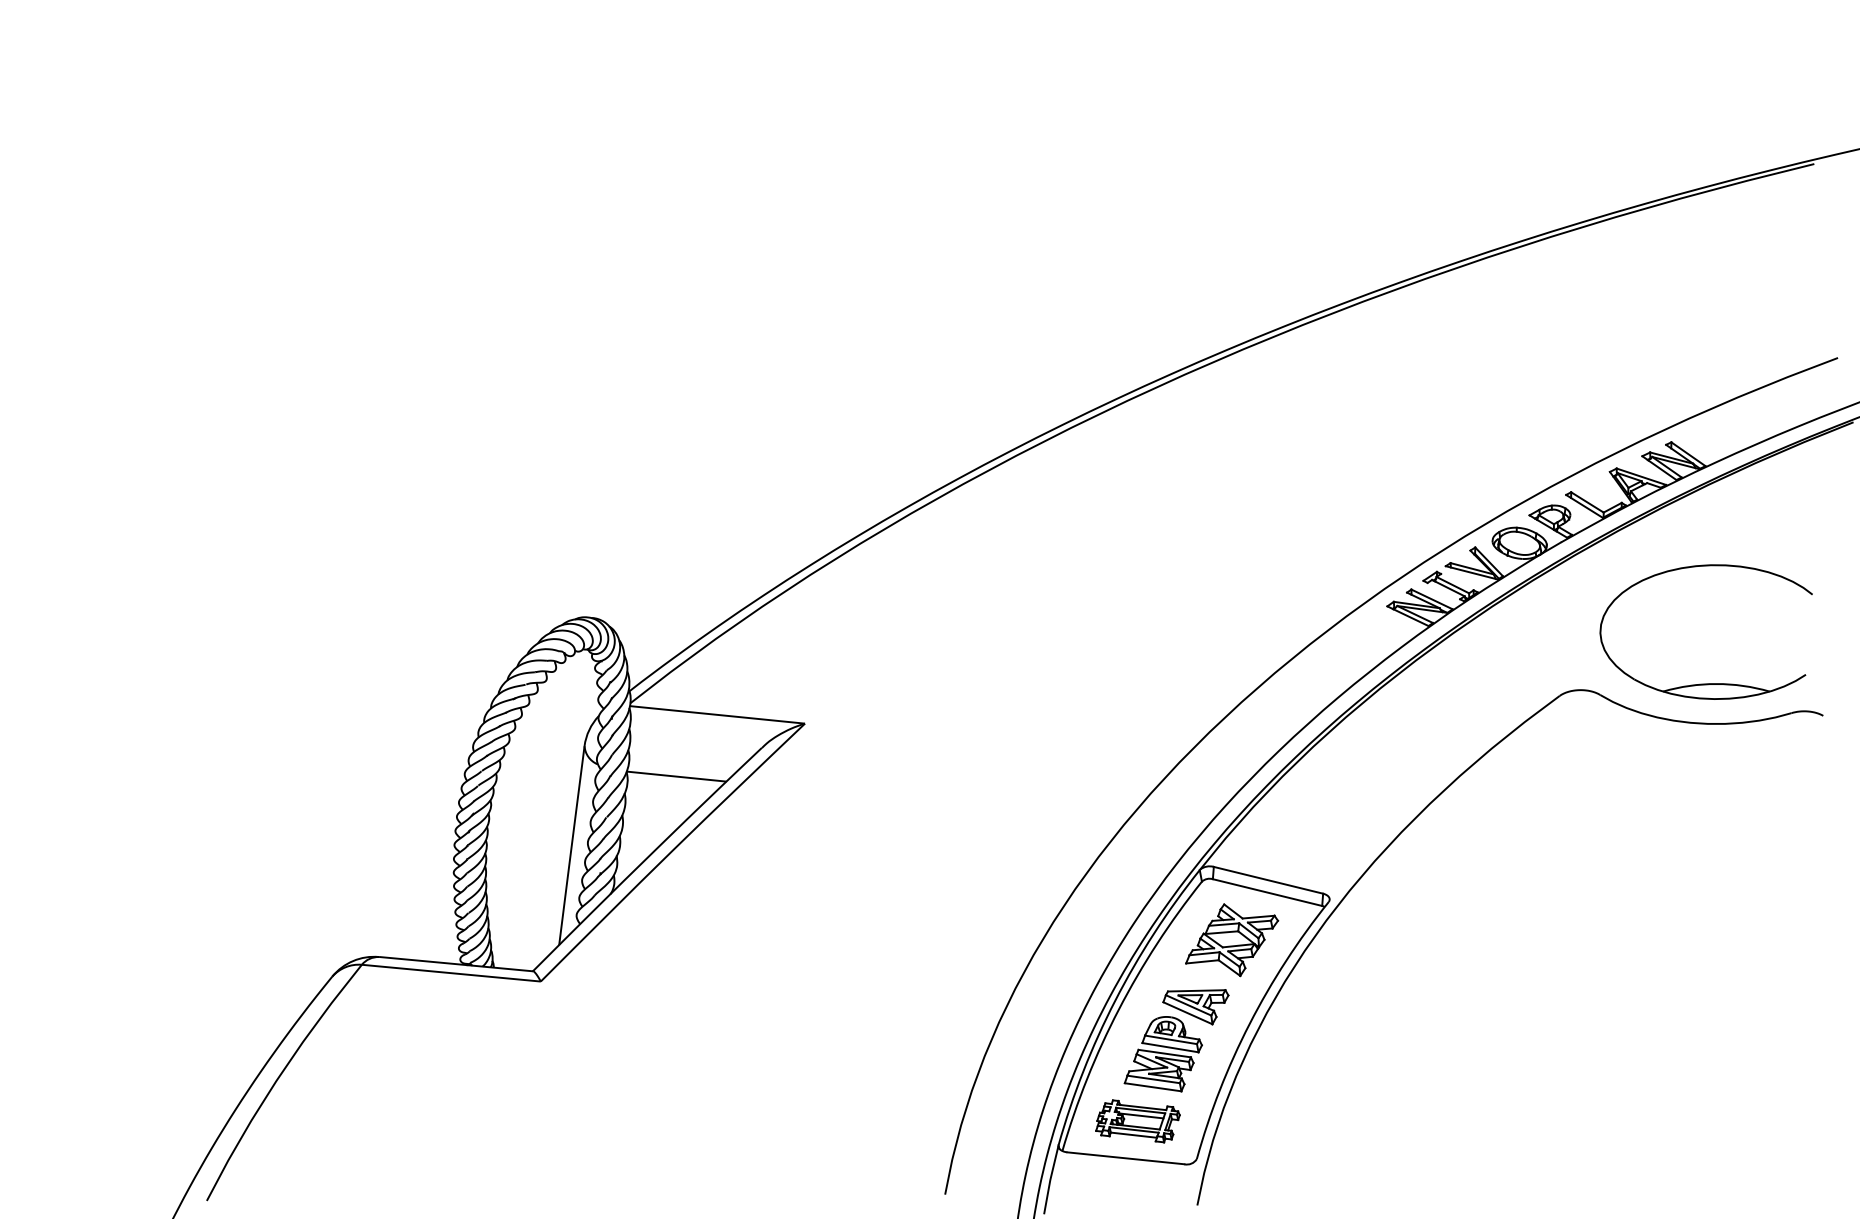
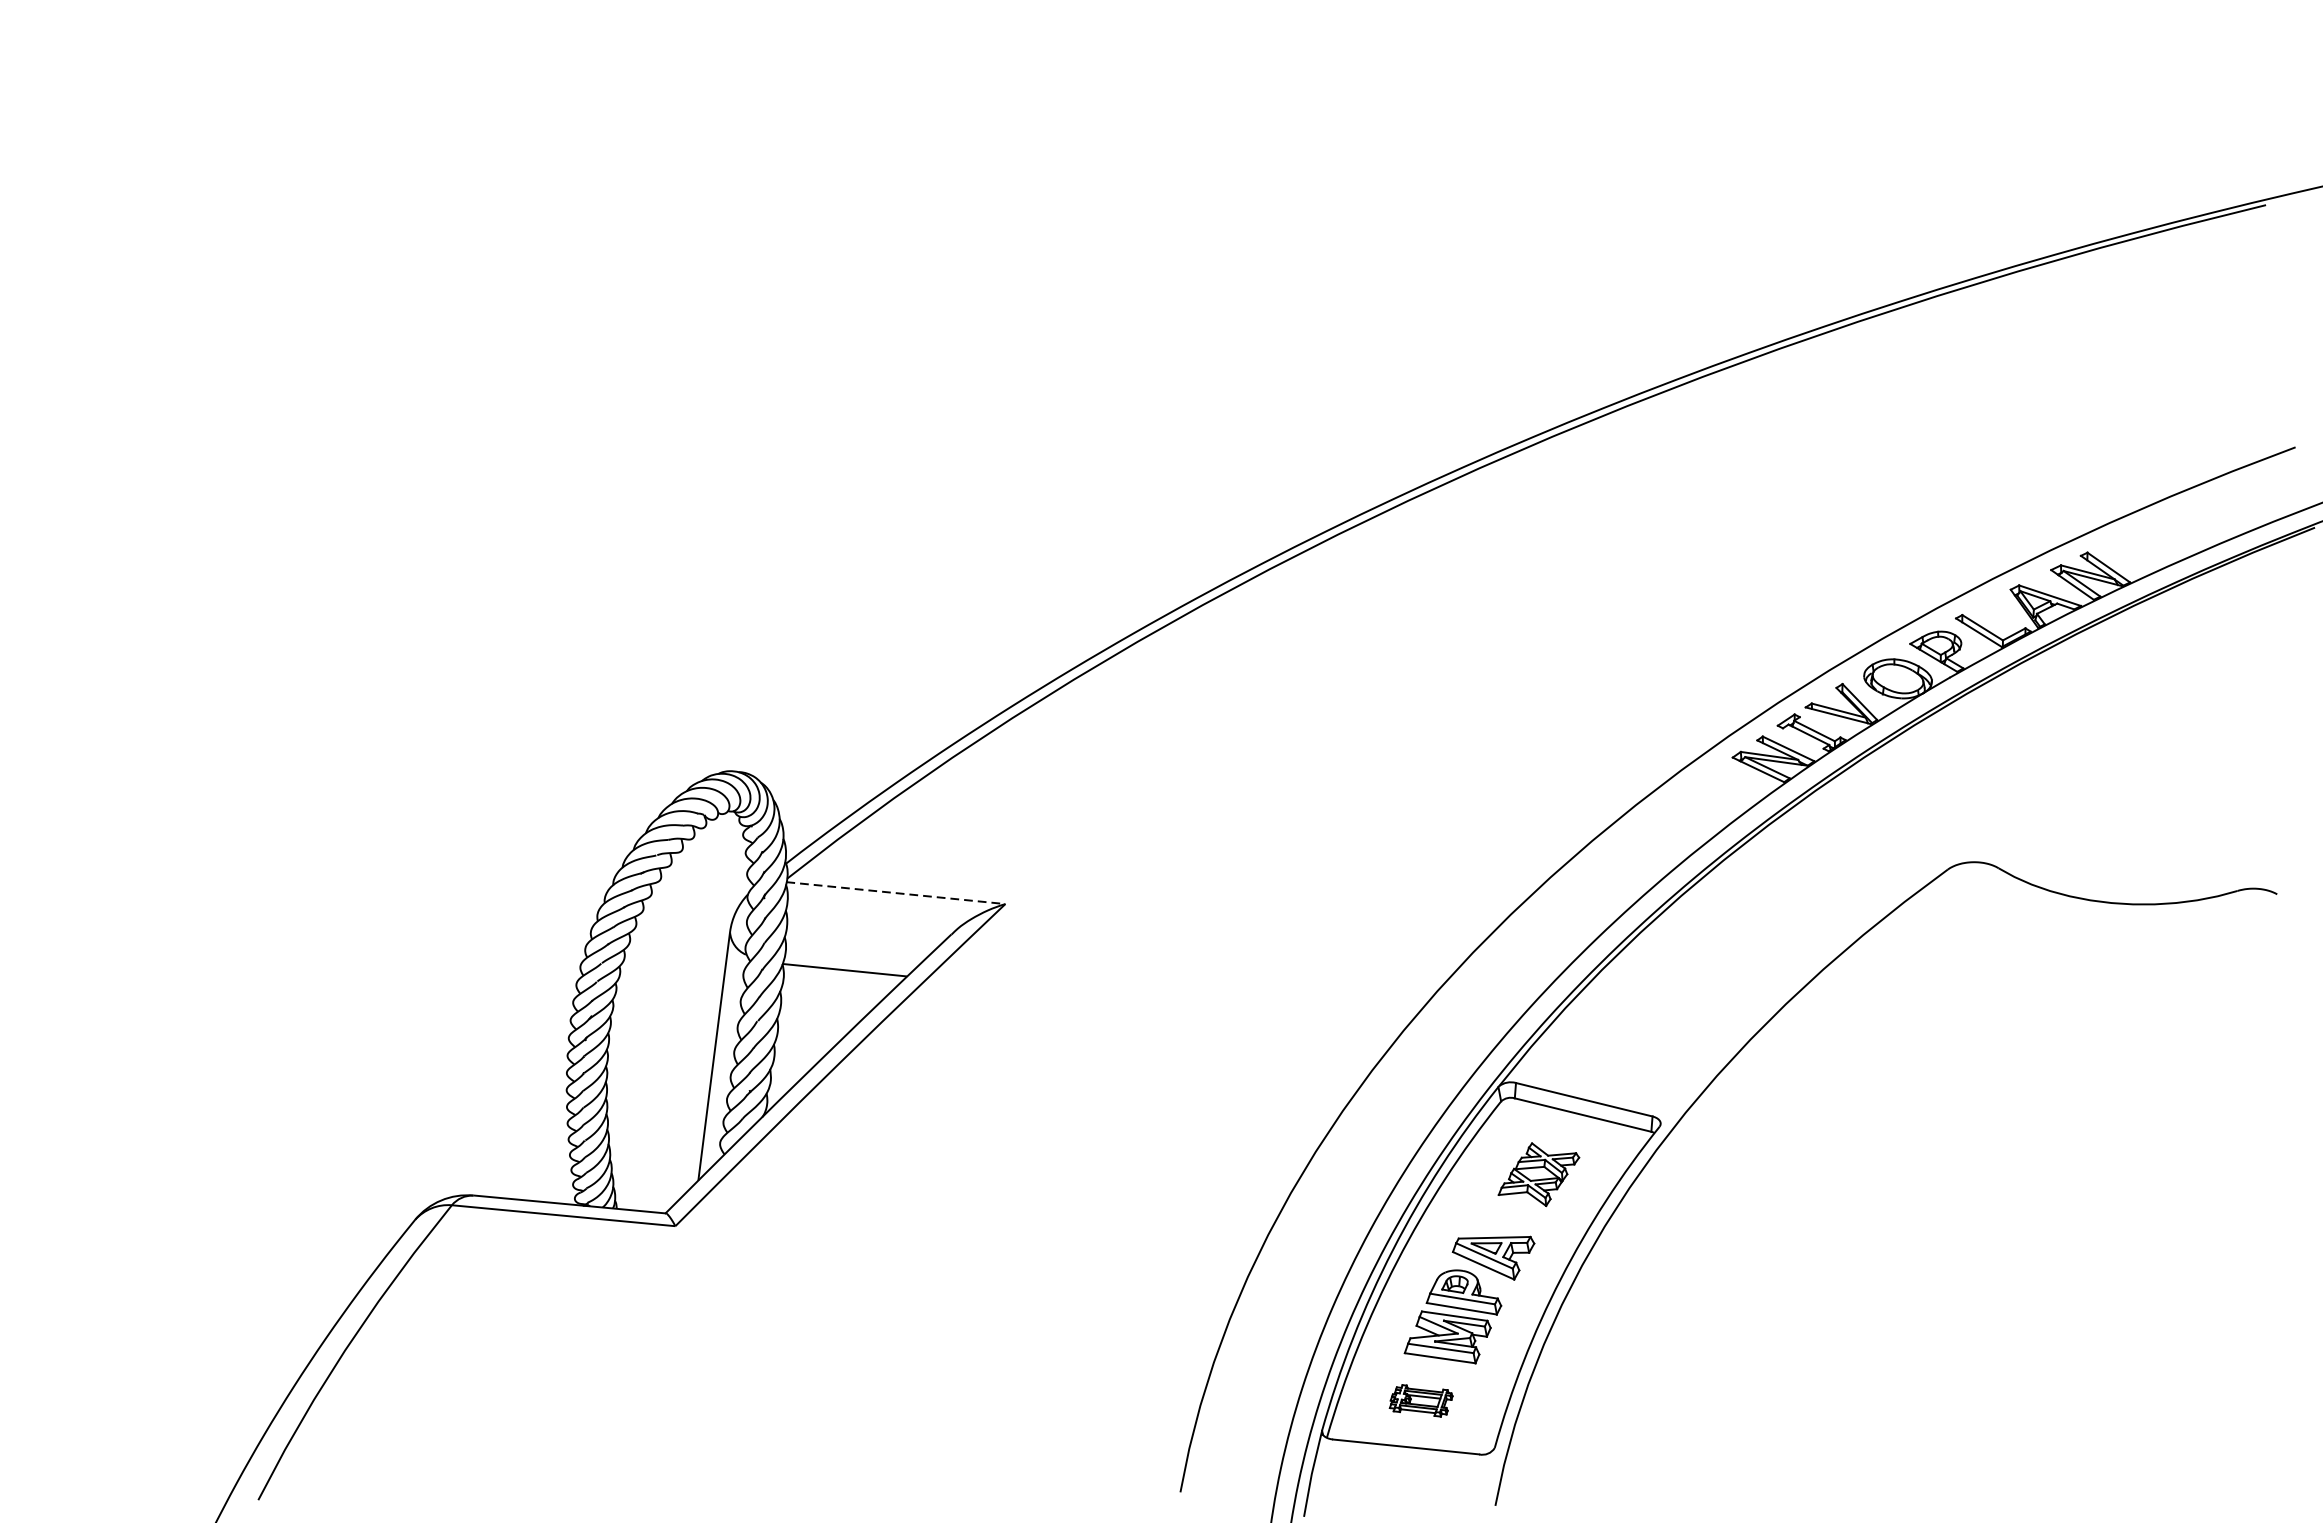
part: (1705, 683) -> (2130, 853), removed
line: (716, 714) -> (894, 892), solid -> dashed
part: (1232, 940) -> (1539, 1174), size x0.7
part: (1137, 1121) -> (1420, 1400), size x0.6

